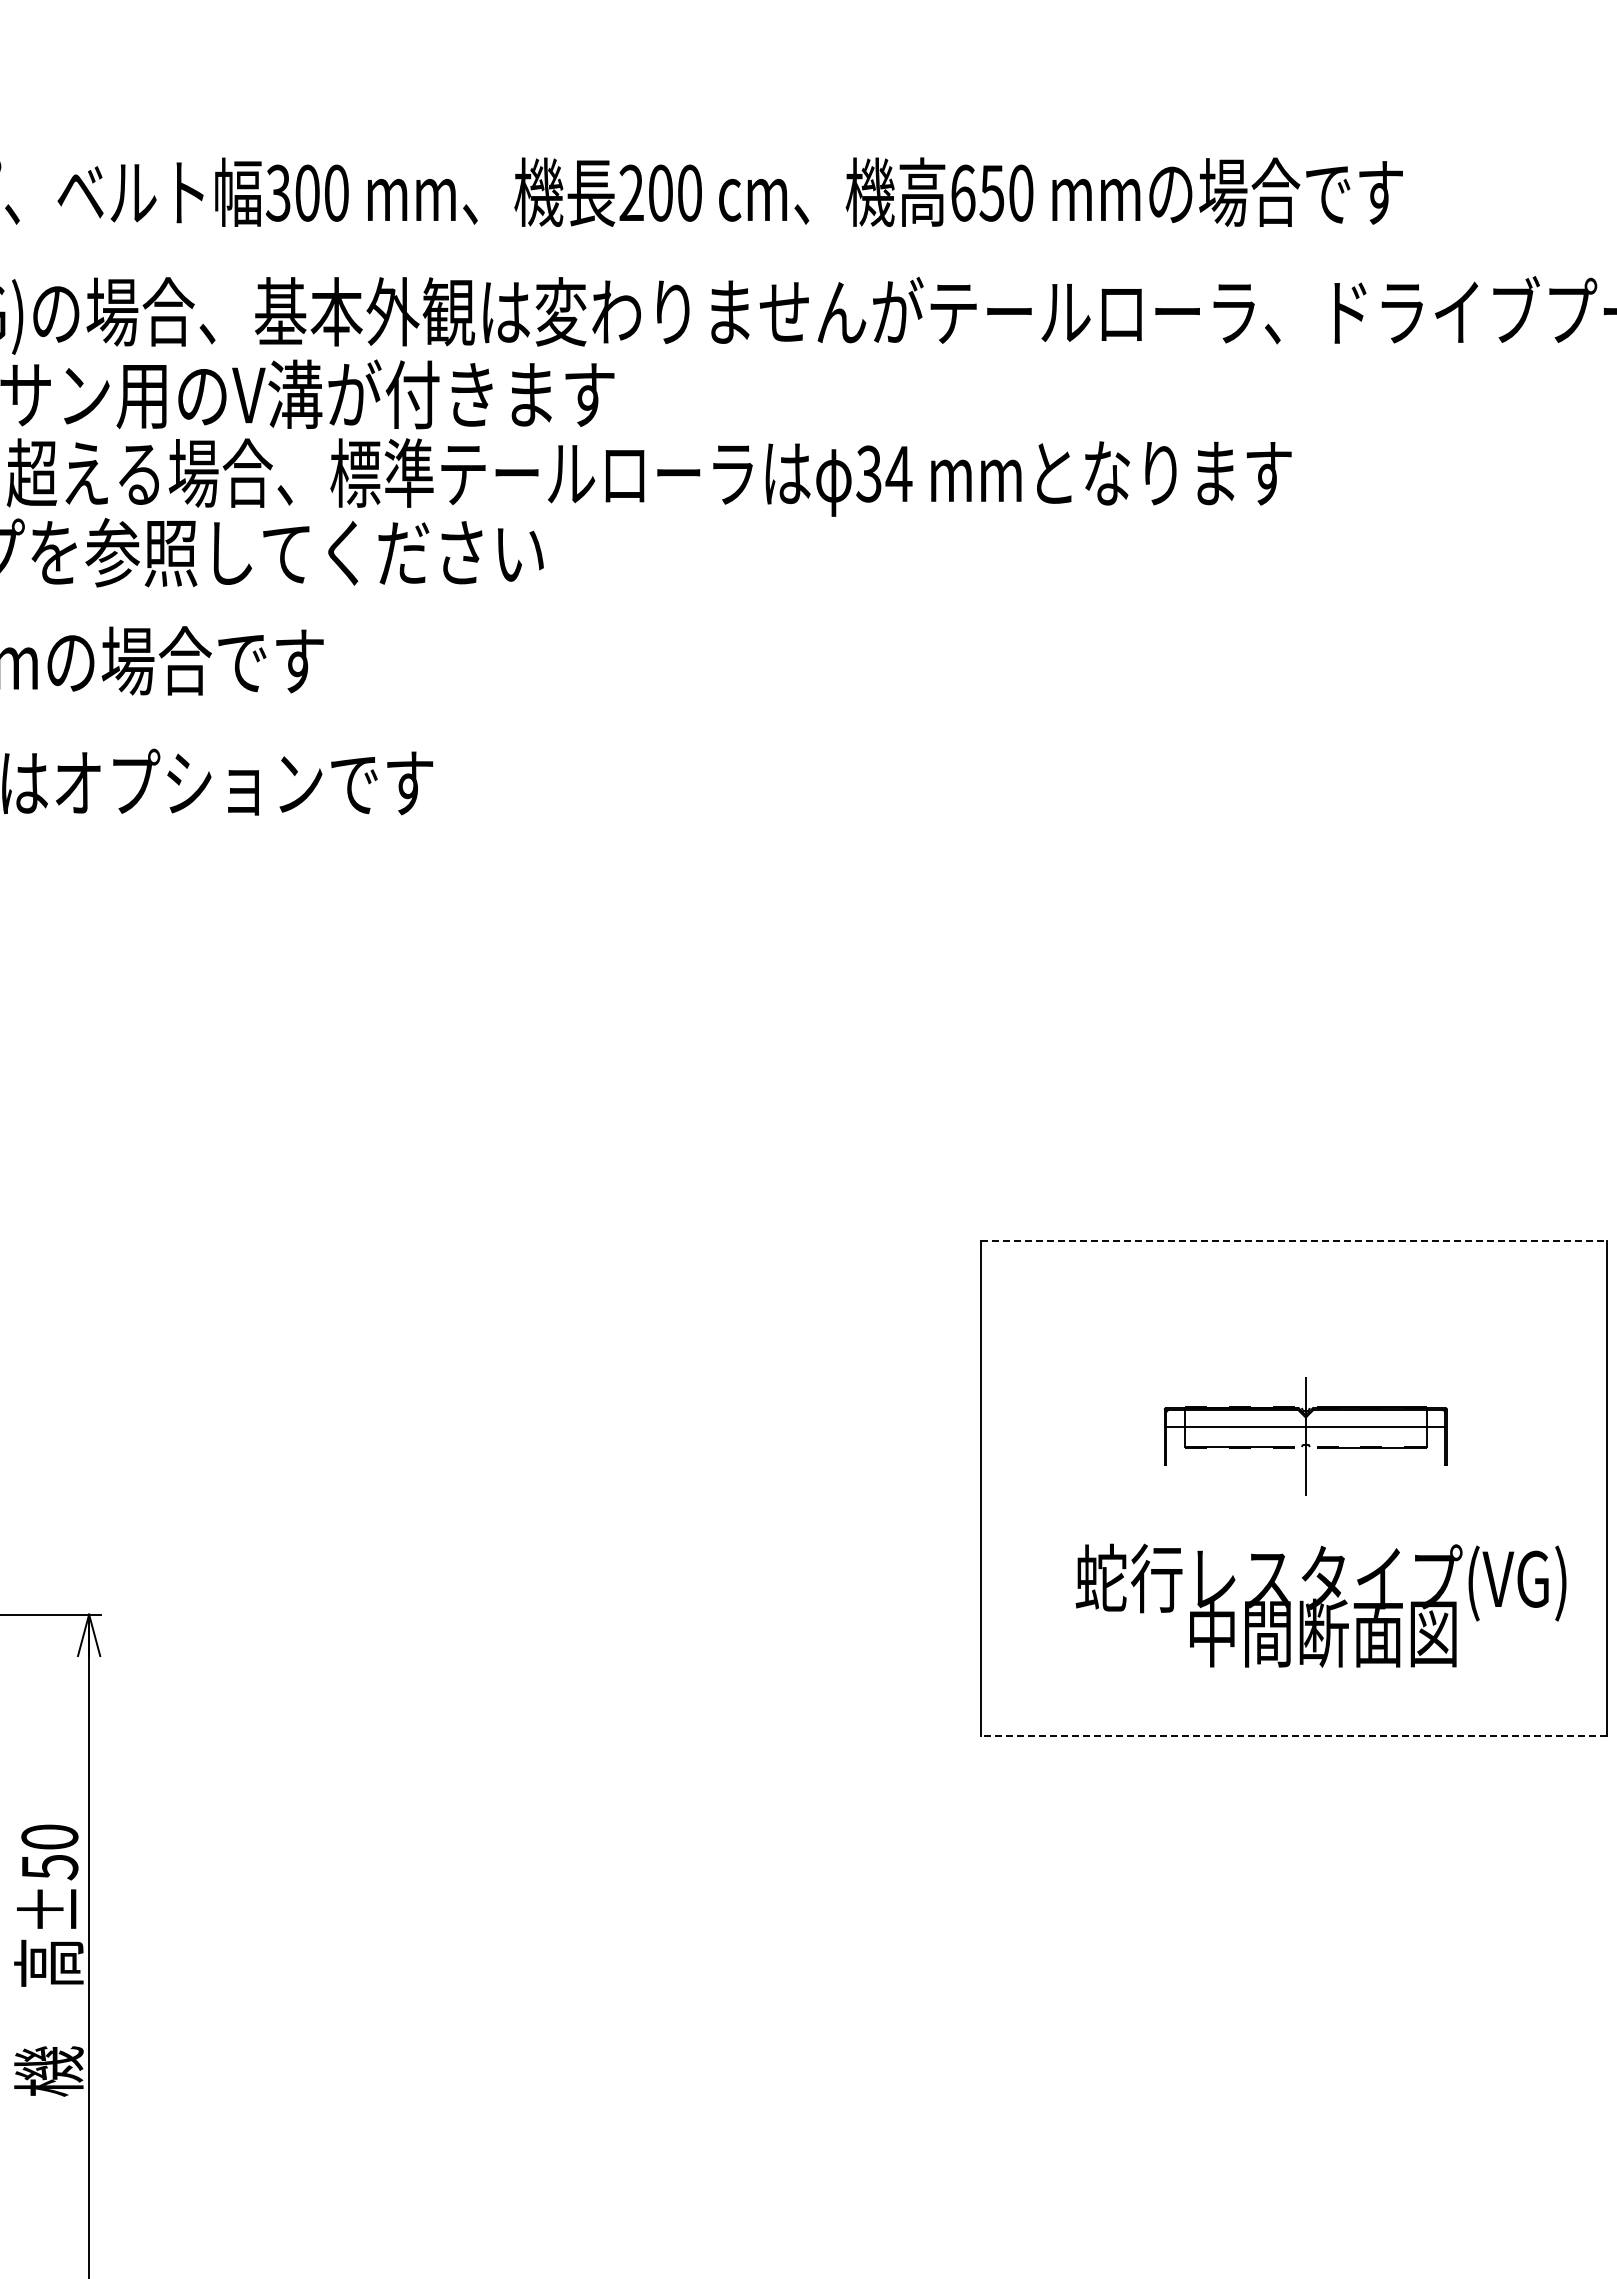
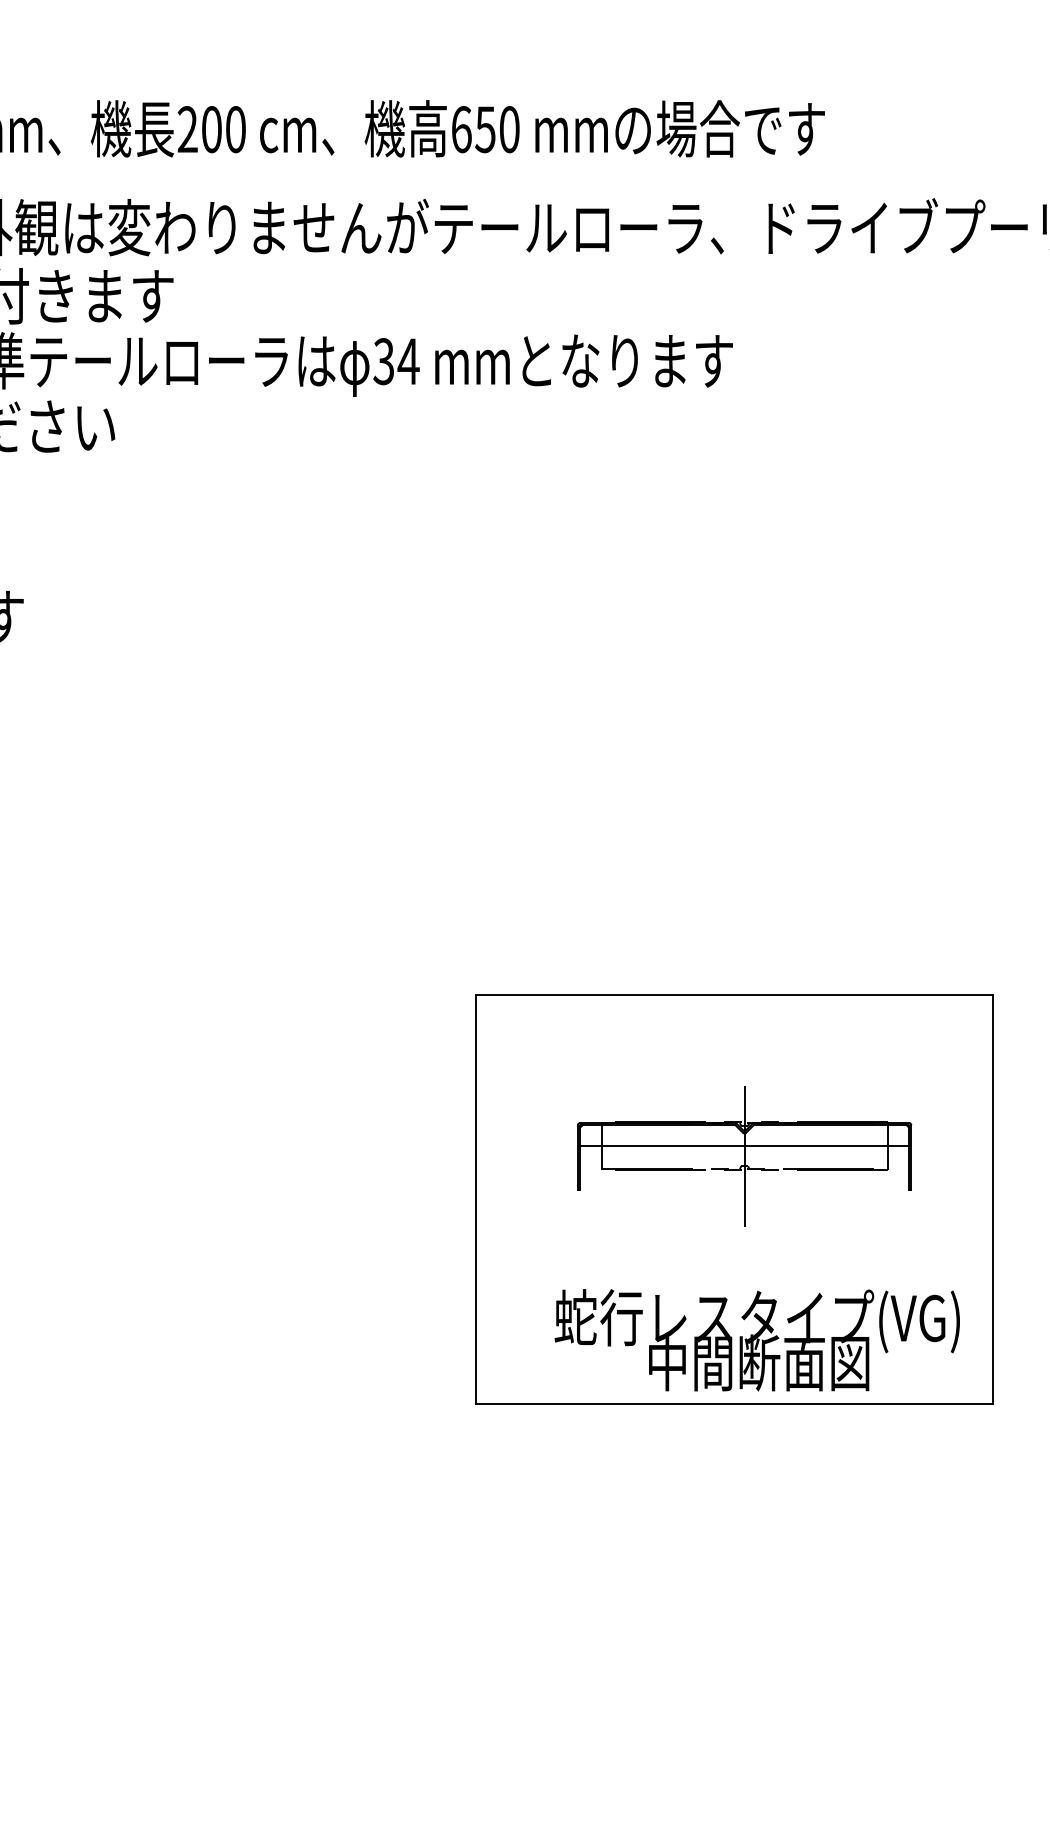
line: (1293, 1240) -> (734, 994), dashed -> solid
part: (1305, 1436) -> (744, 1156), size x1.43
text: (1320, 1605) -> (756, 1340), moved
line: (1293, 1735) -> (734, 1403), dashed -> solid

